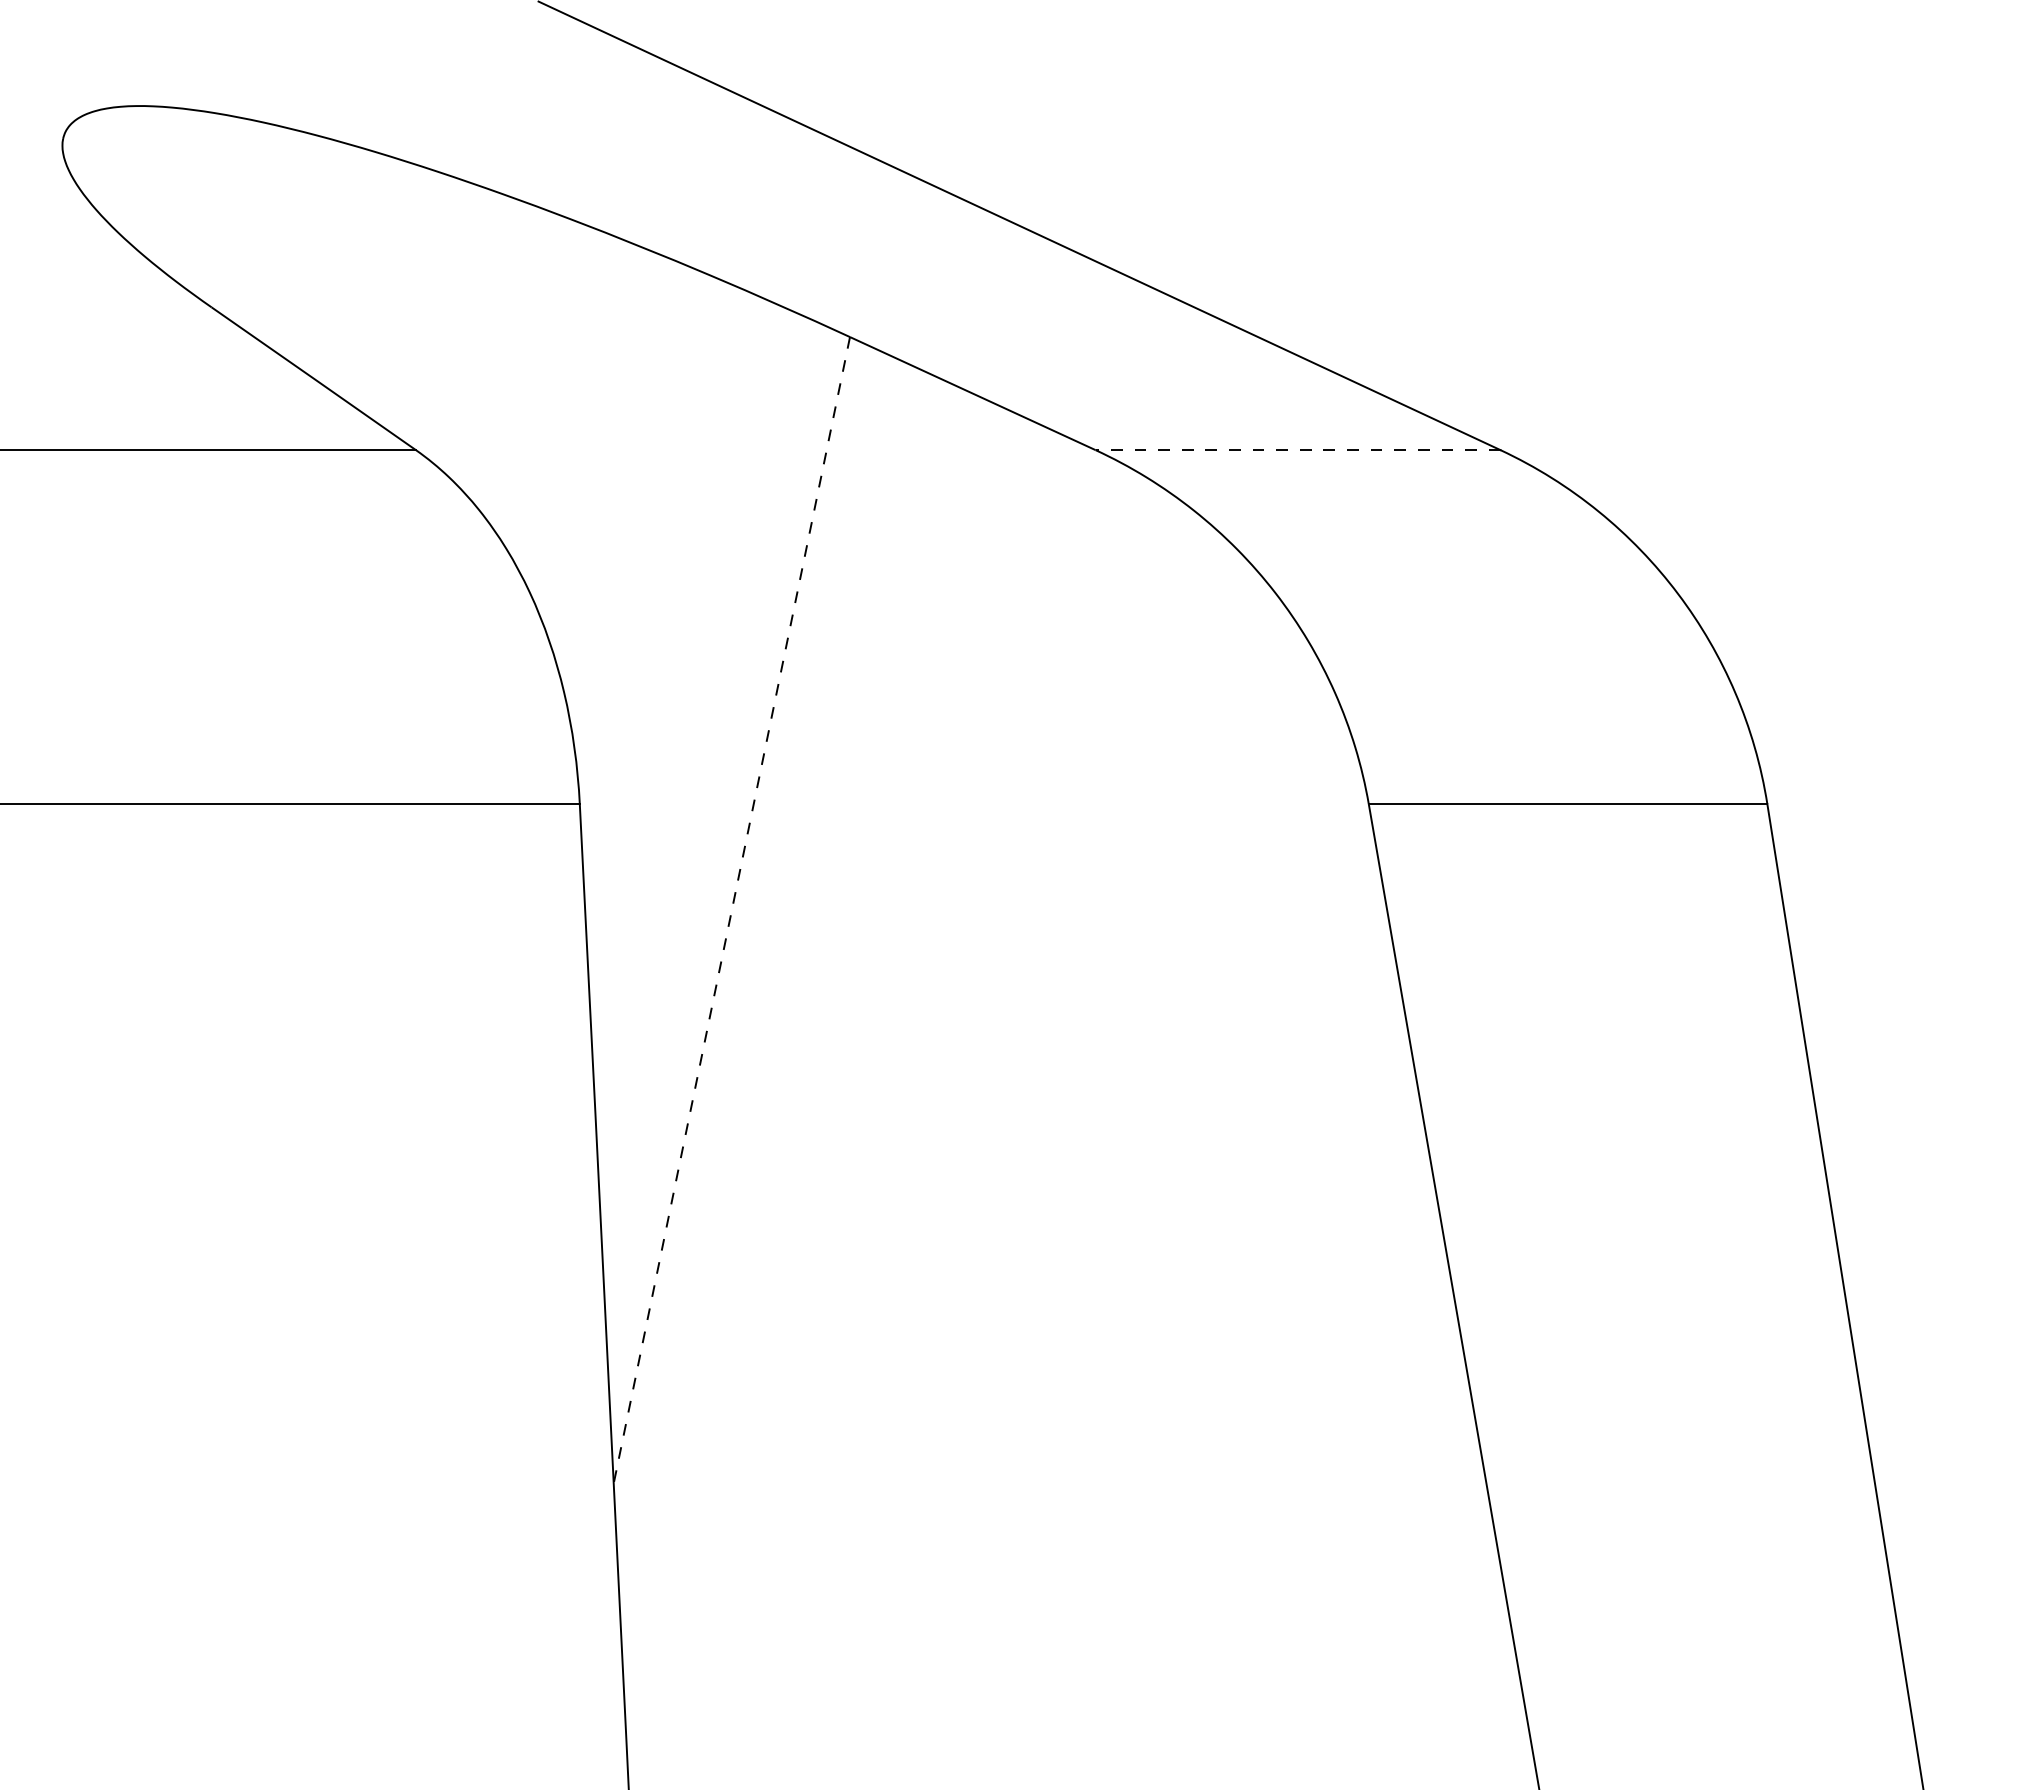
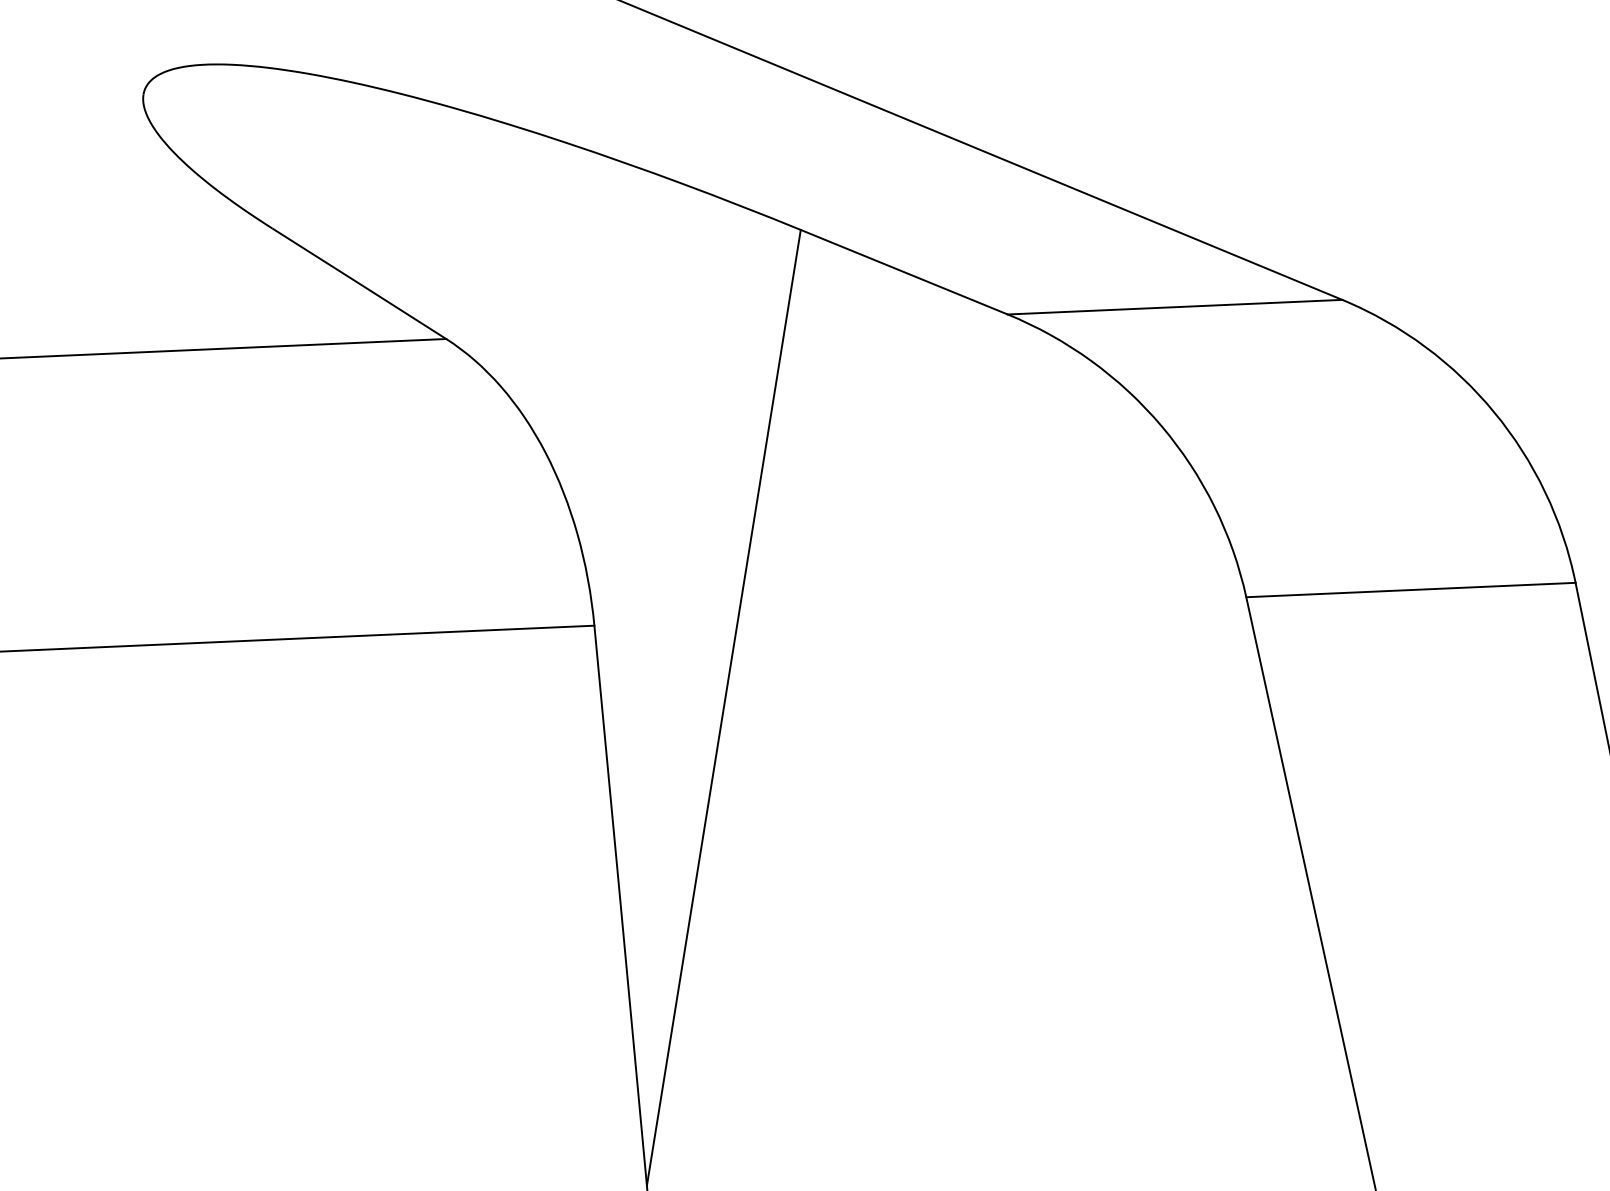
line: (1297, 450) -> (1174, 307), dashed -> solid
line: (731, 910) -> (723, 707), dashed -> solid

